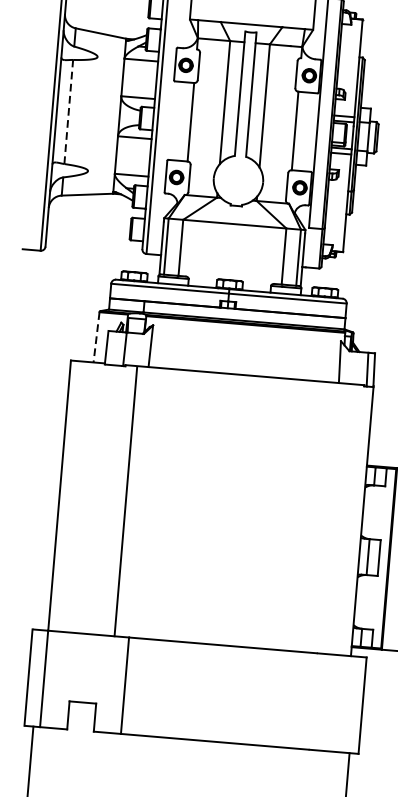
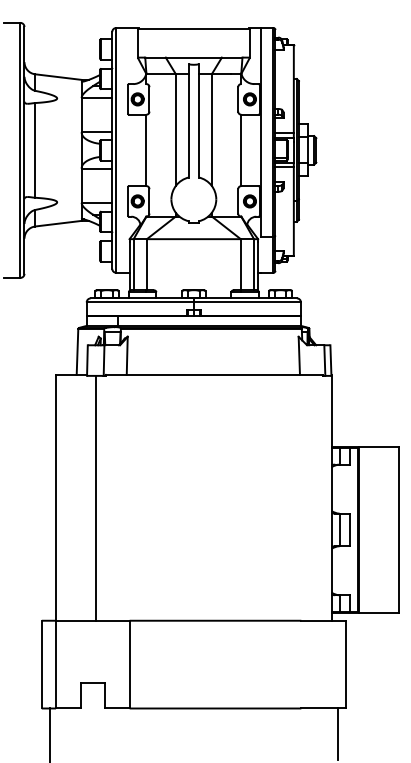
line: (69, 111) -> (35, 149), dashed -> solid
line: (96, 336) -> (77, 351), dashed -> solid
line: (125, 500) -> (96, 497), moved

